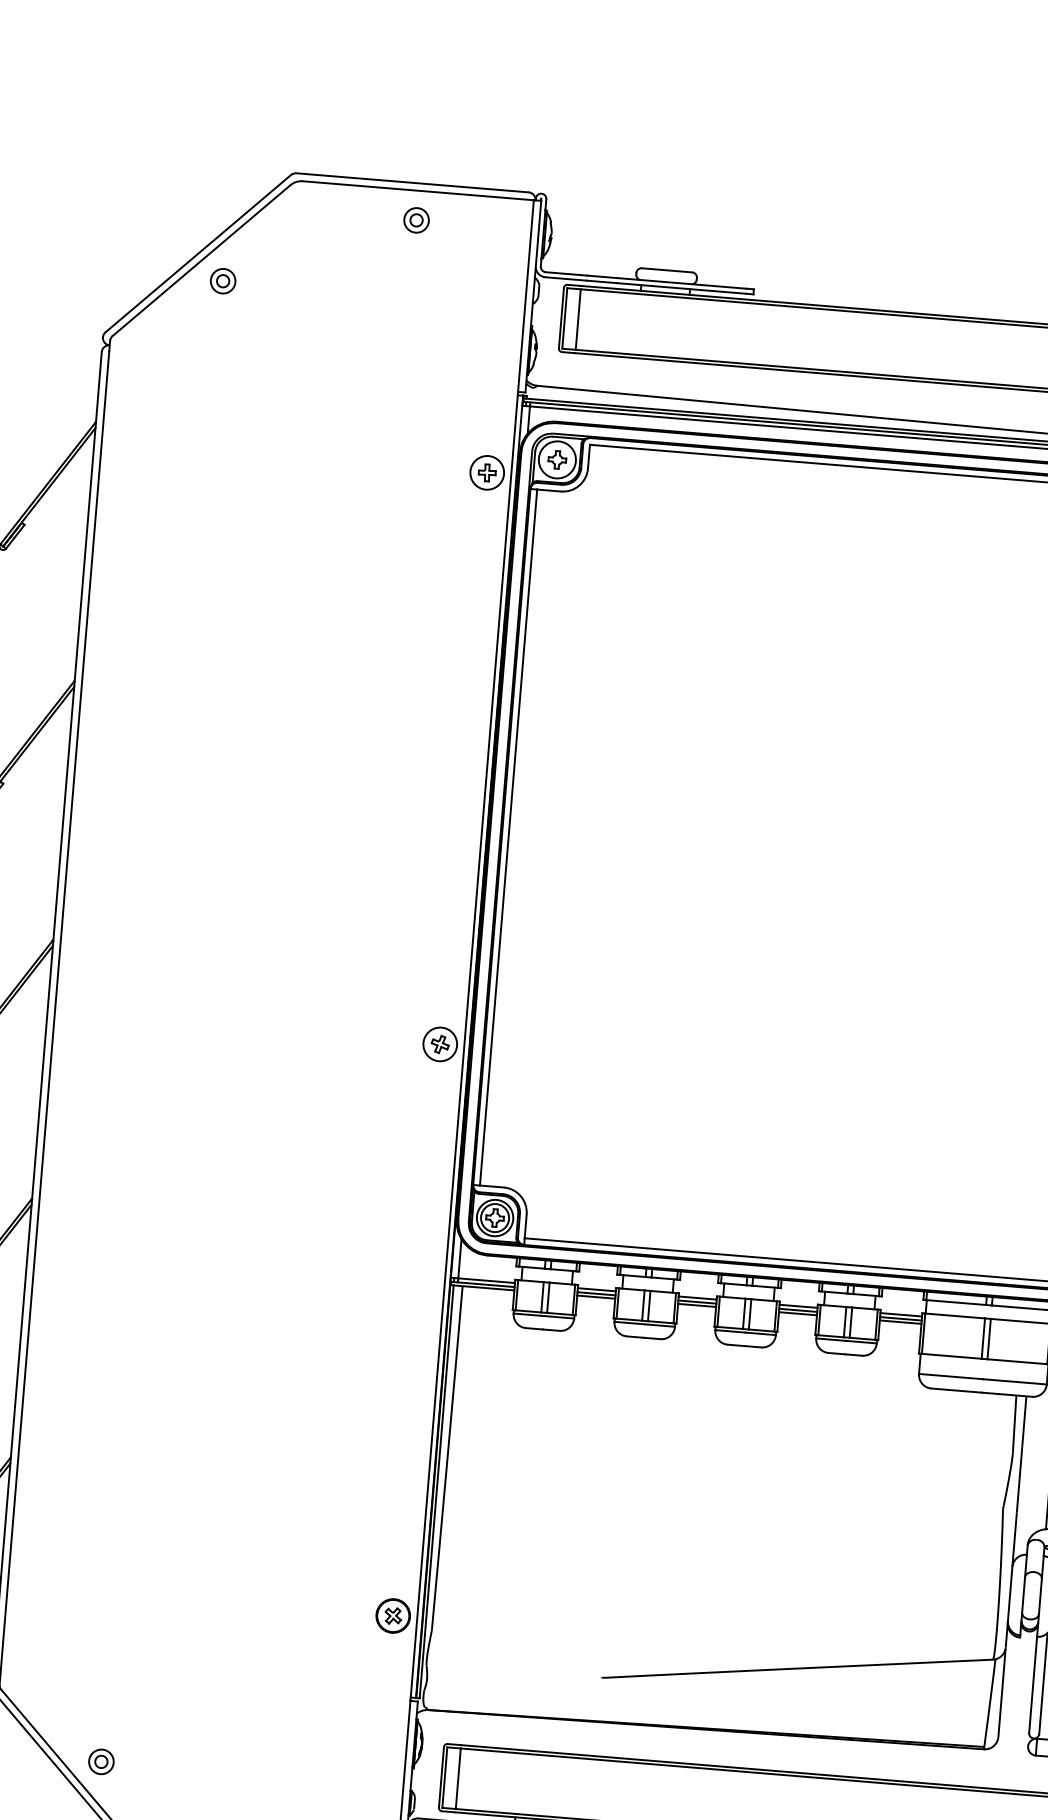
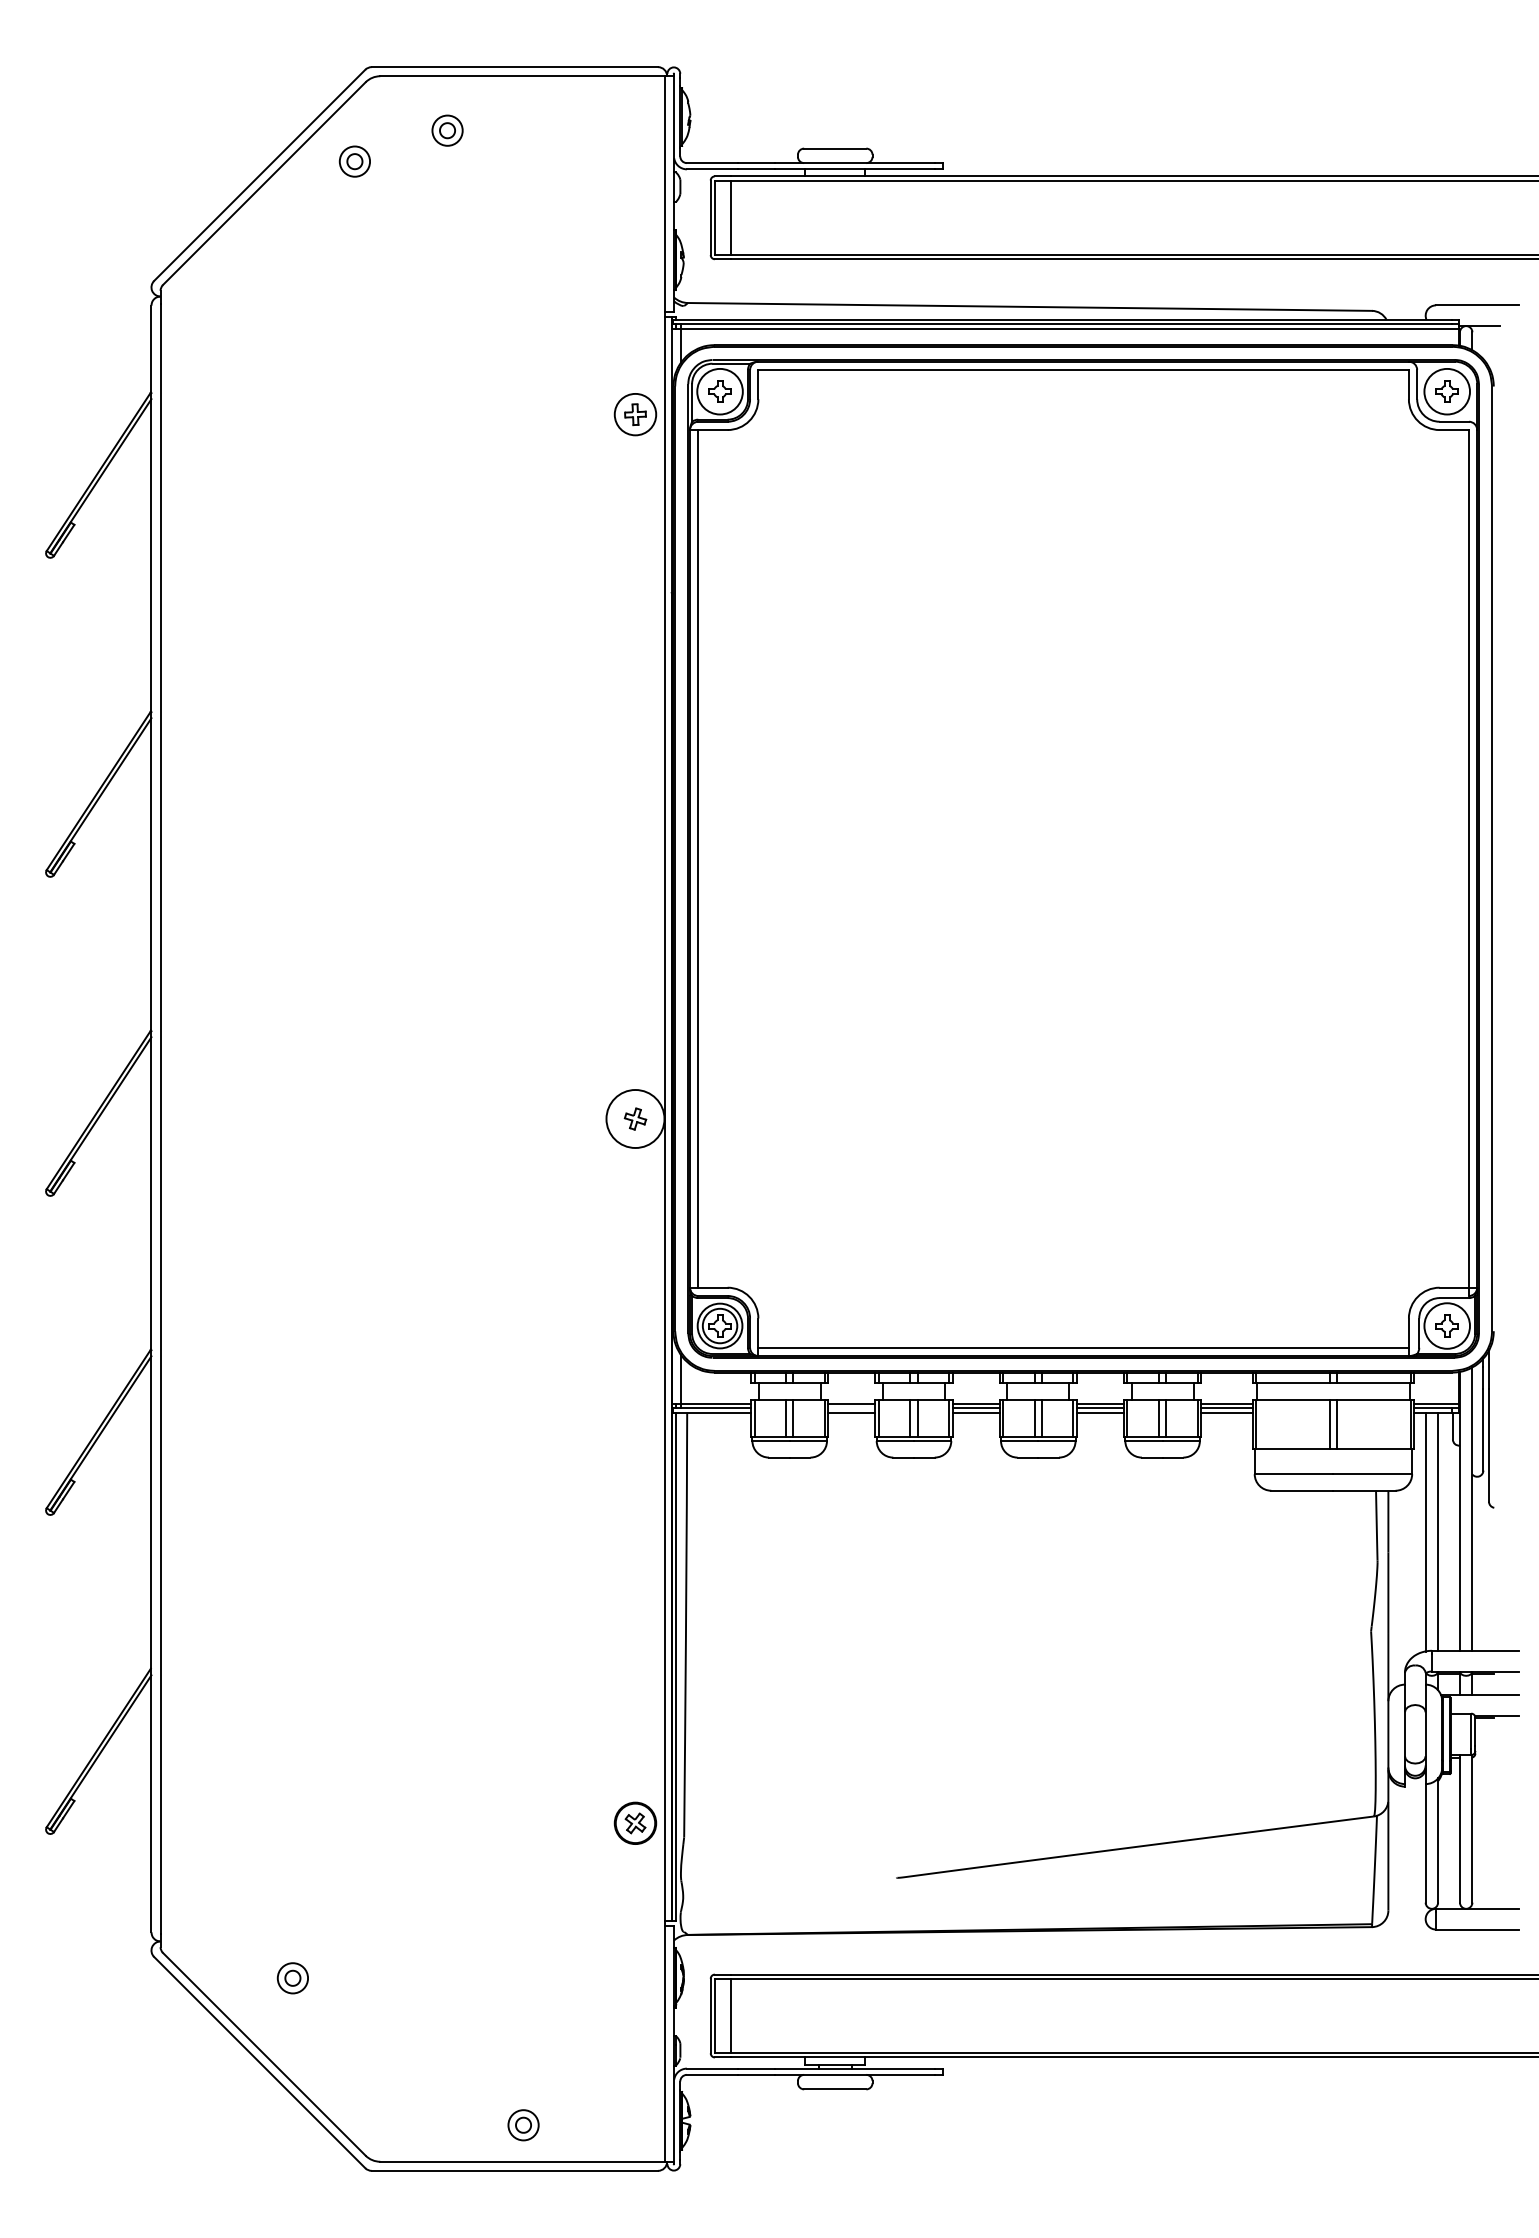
part: (416, 220) -> (447, 130), moved
part: (222, 281) -> (354, 161), moved
circle: (440, 1044) -> (635, 1118), size x1.4
line: (596, 1293) -> (851, 1408), removed
part: (101, 1762) -> (292, 1978), moved

